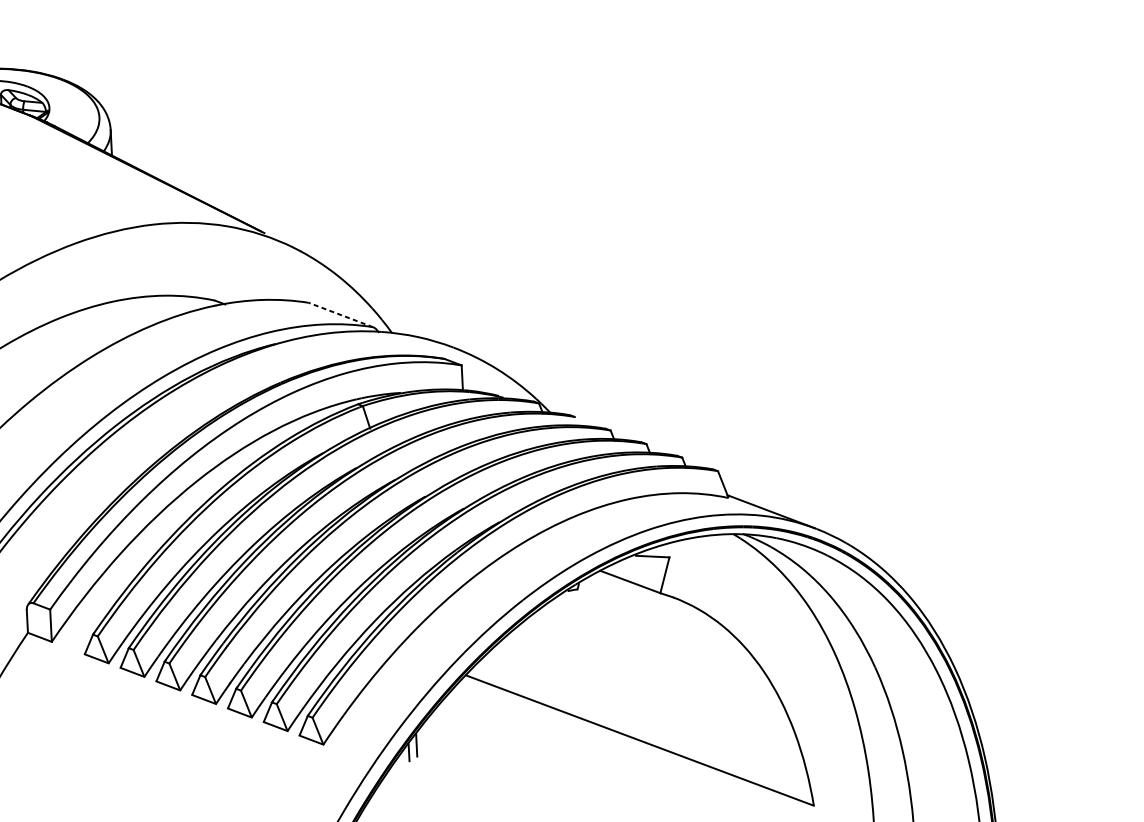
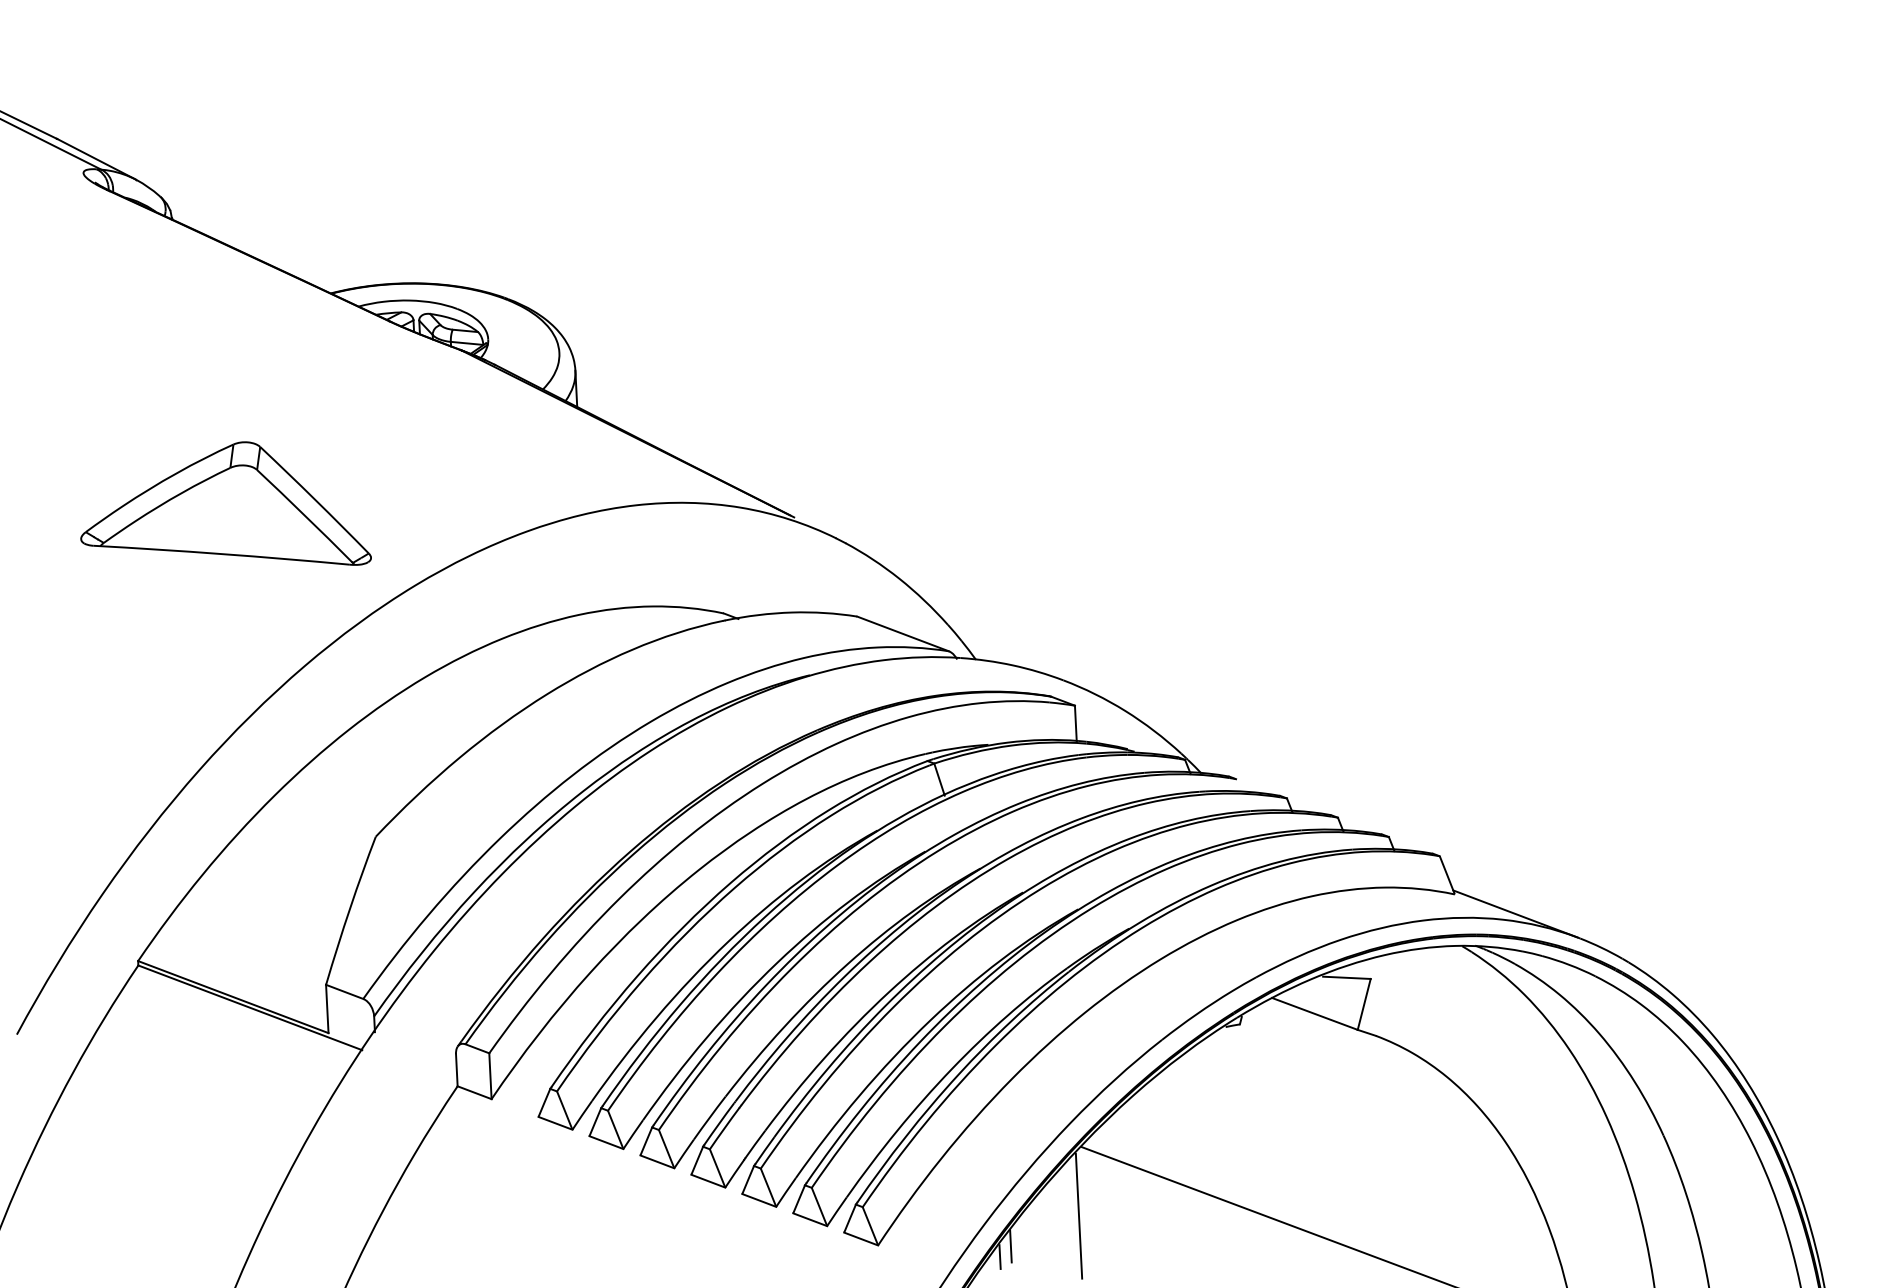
line: (340, 314) -> (902, 633), dashed -> solid
line: (464, 723) -> (1078, 1215), added

